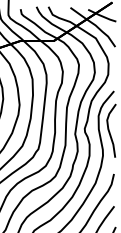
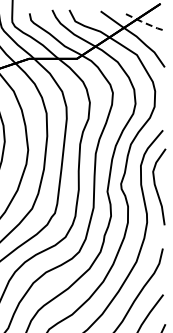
line: (102, 16) -> (146, 23), solid -> dashed

